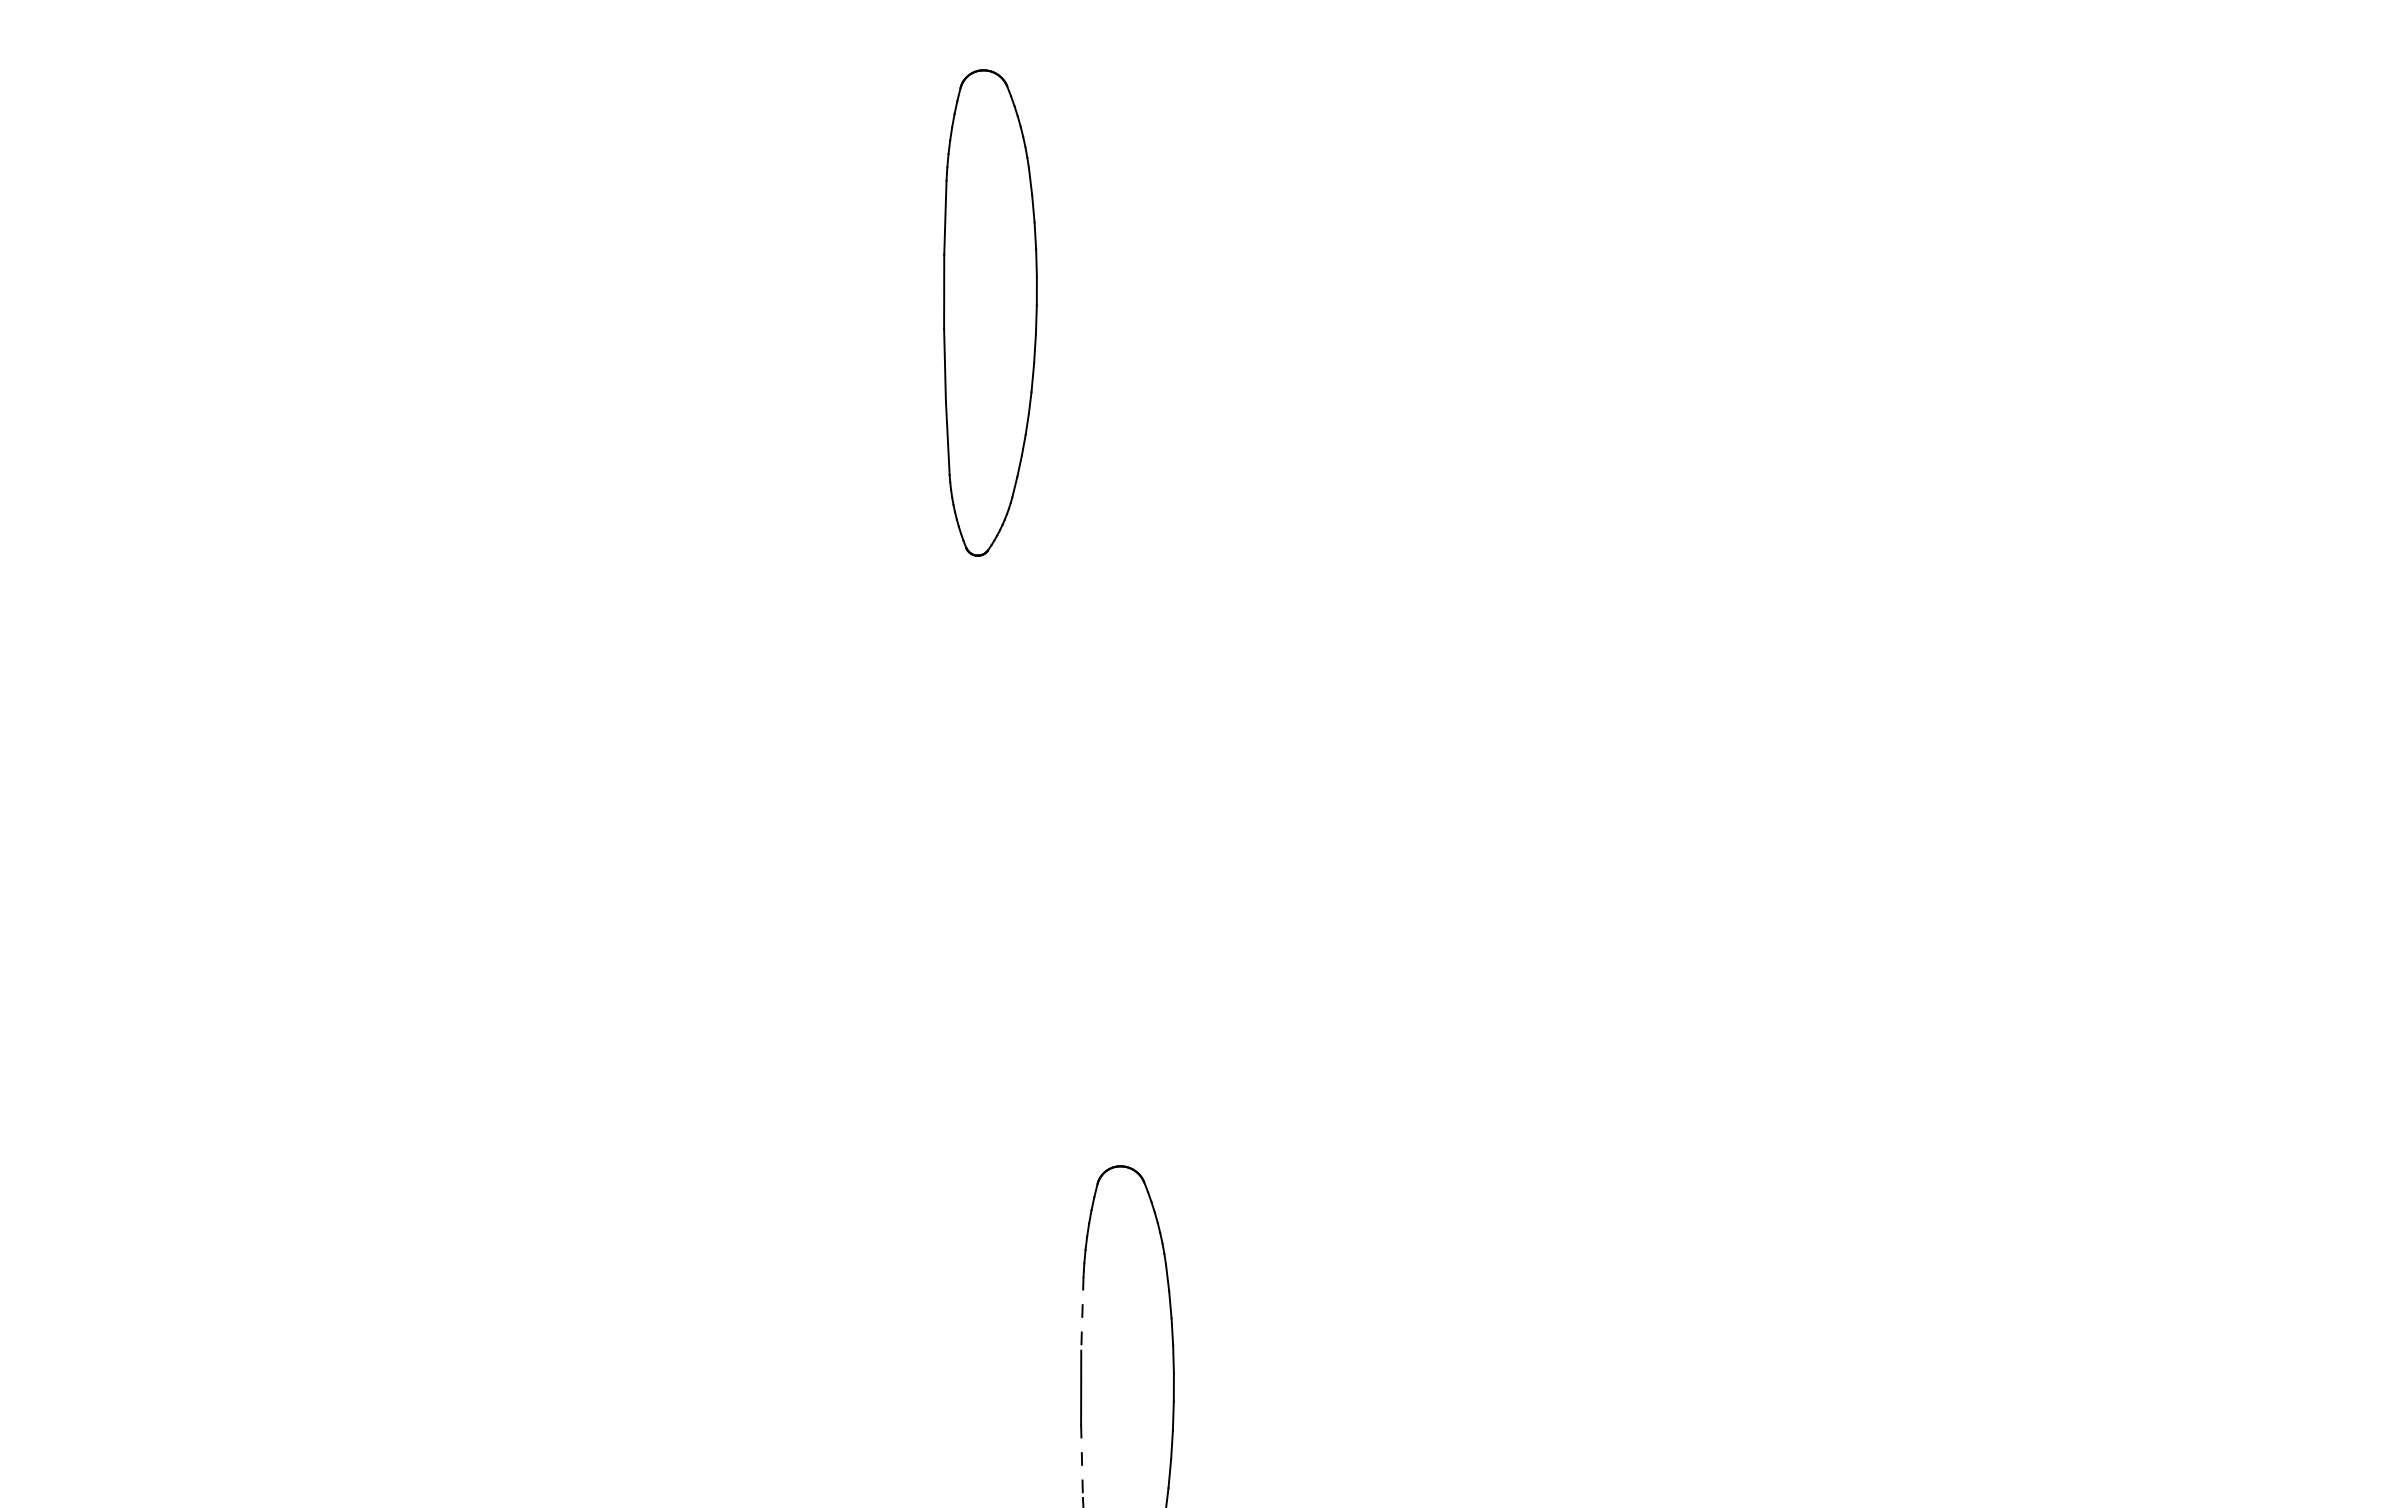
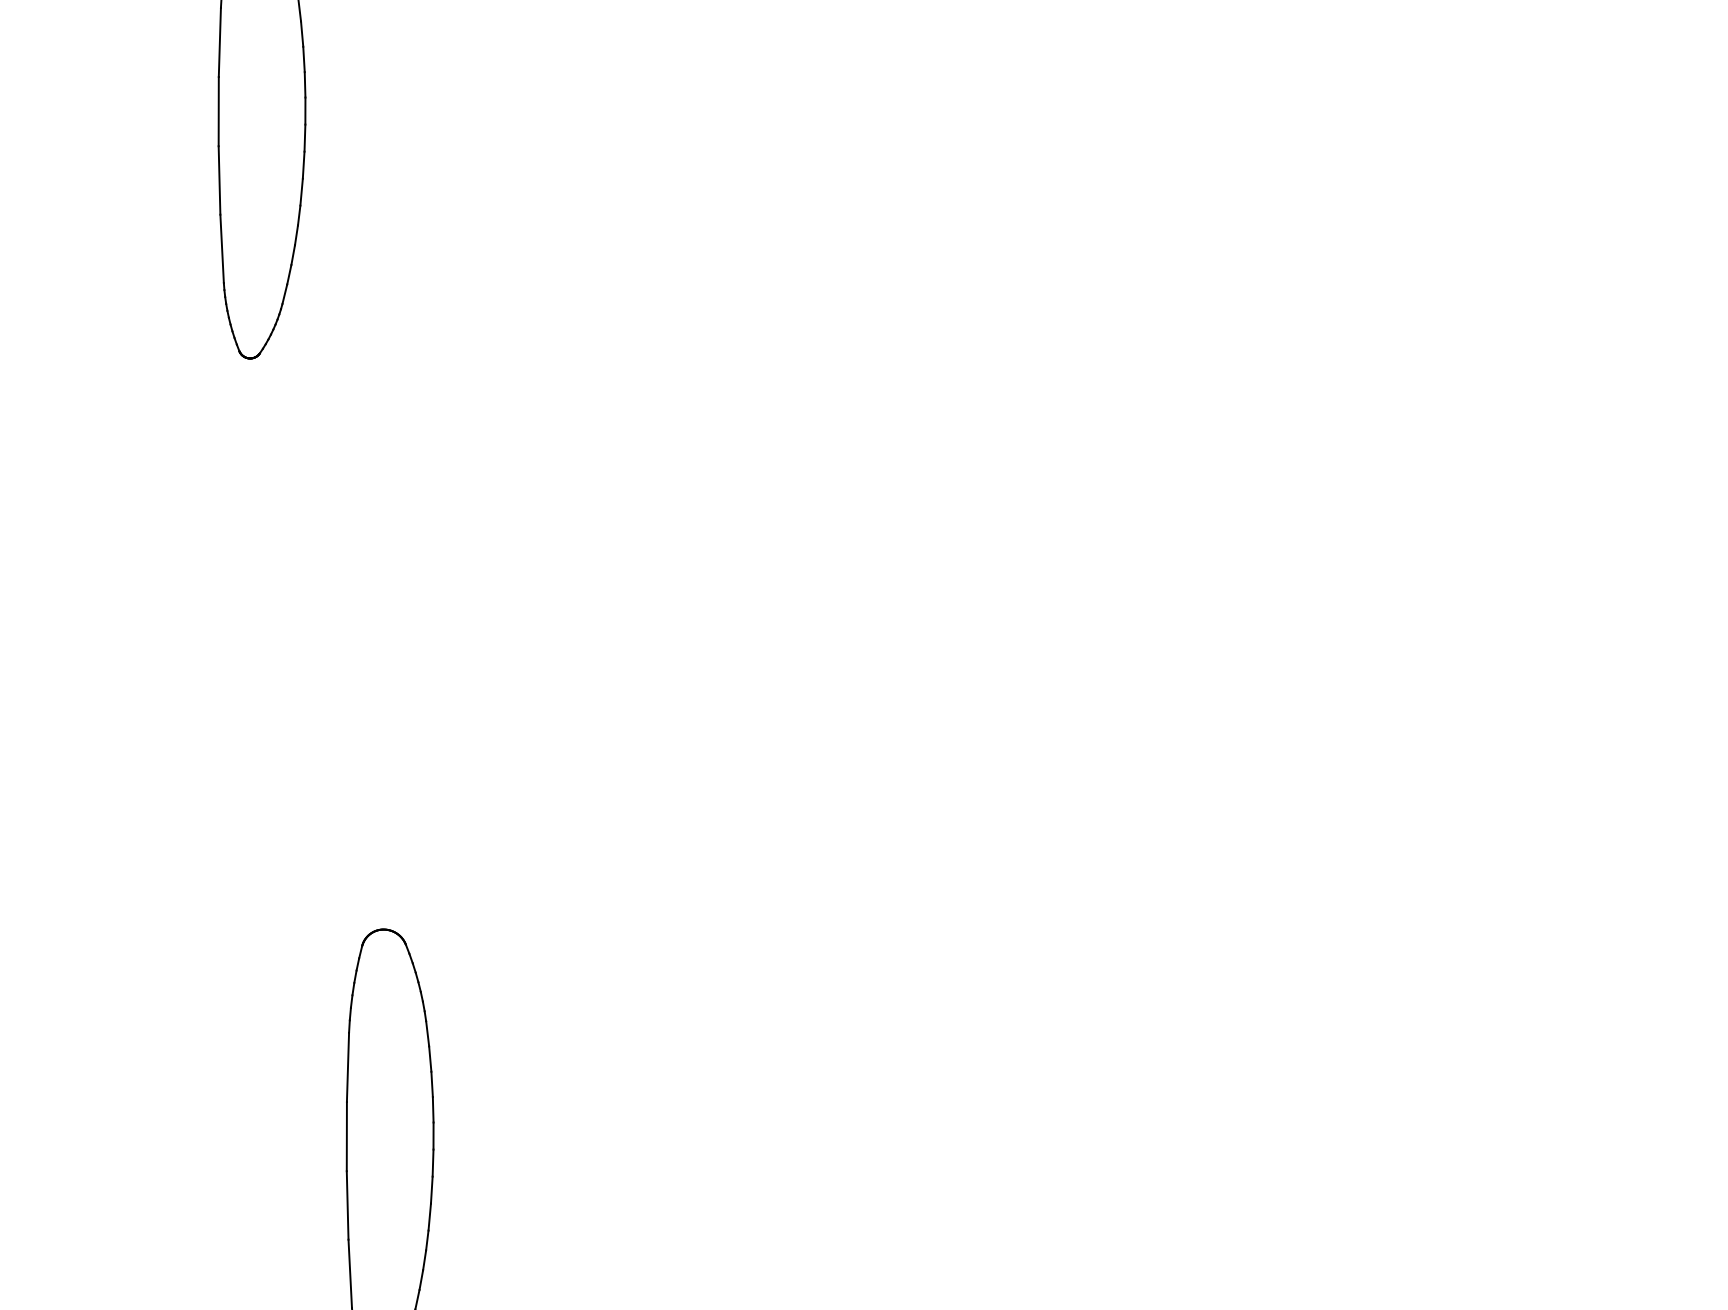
line: (1082, 1314) -> (348, 1068), dashed -> solid
line: (1082, 1461) -> (348, 1205), dashed -> solid

